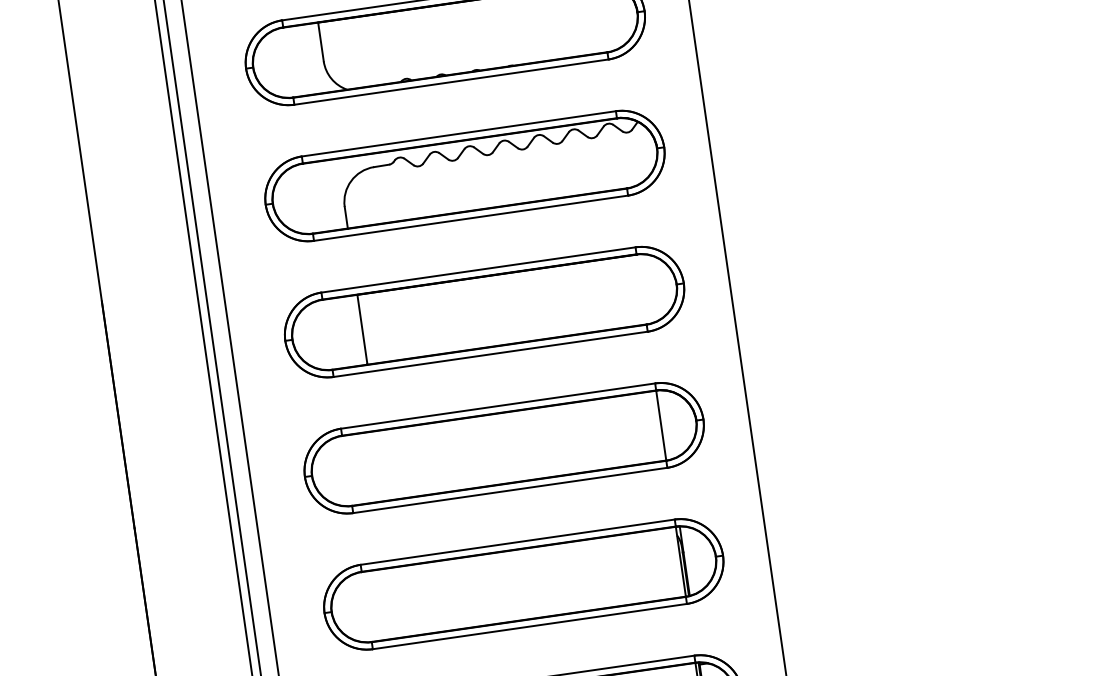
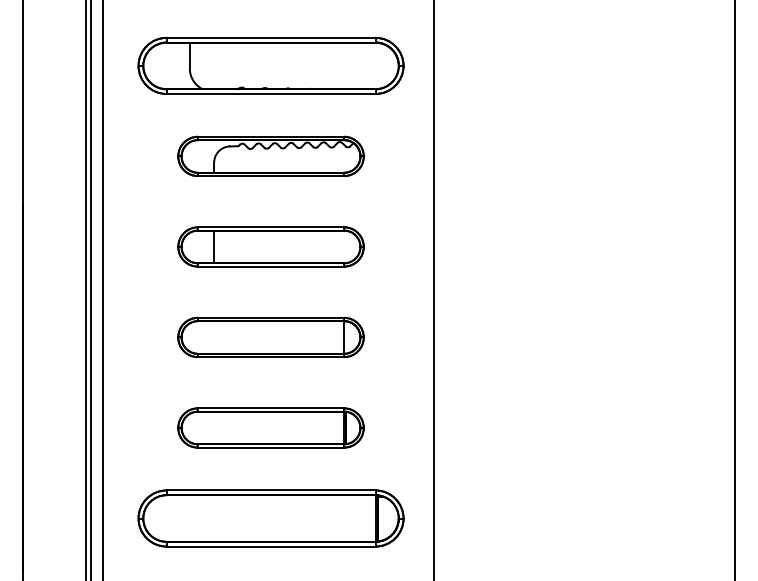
part: (464, 176) -> (270, 156), size x0.7
part: (483, 311) -> (270, 246), size x0.7
part: (503, 448) -> (270, 337), size x0.7
part: (522, 583) -> (270, 427), size x0.7

